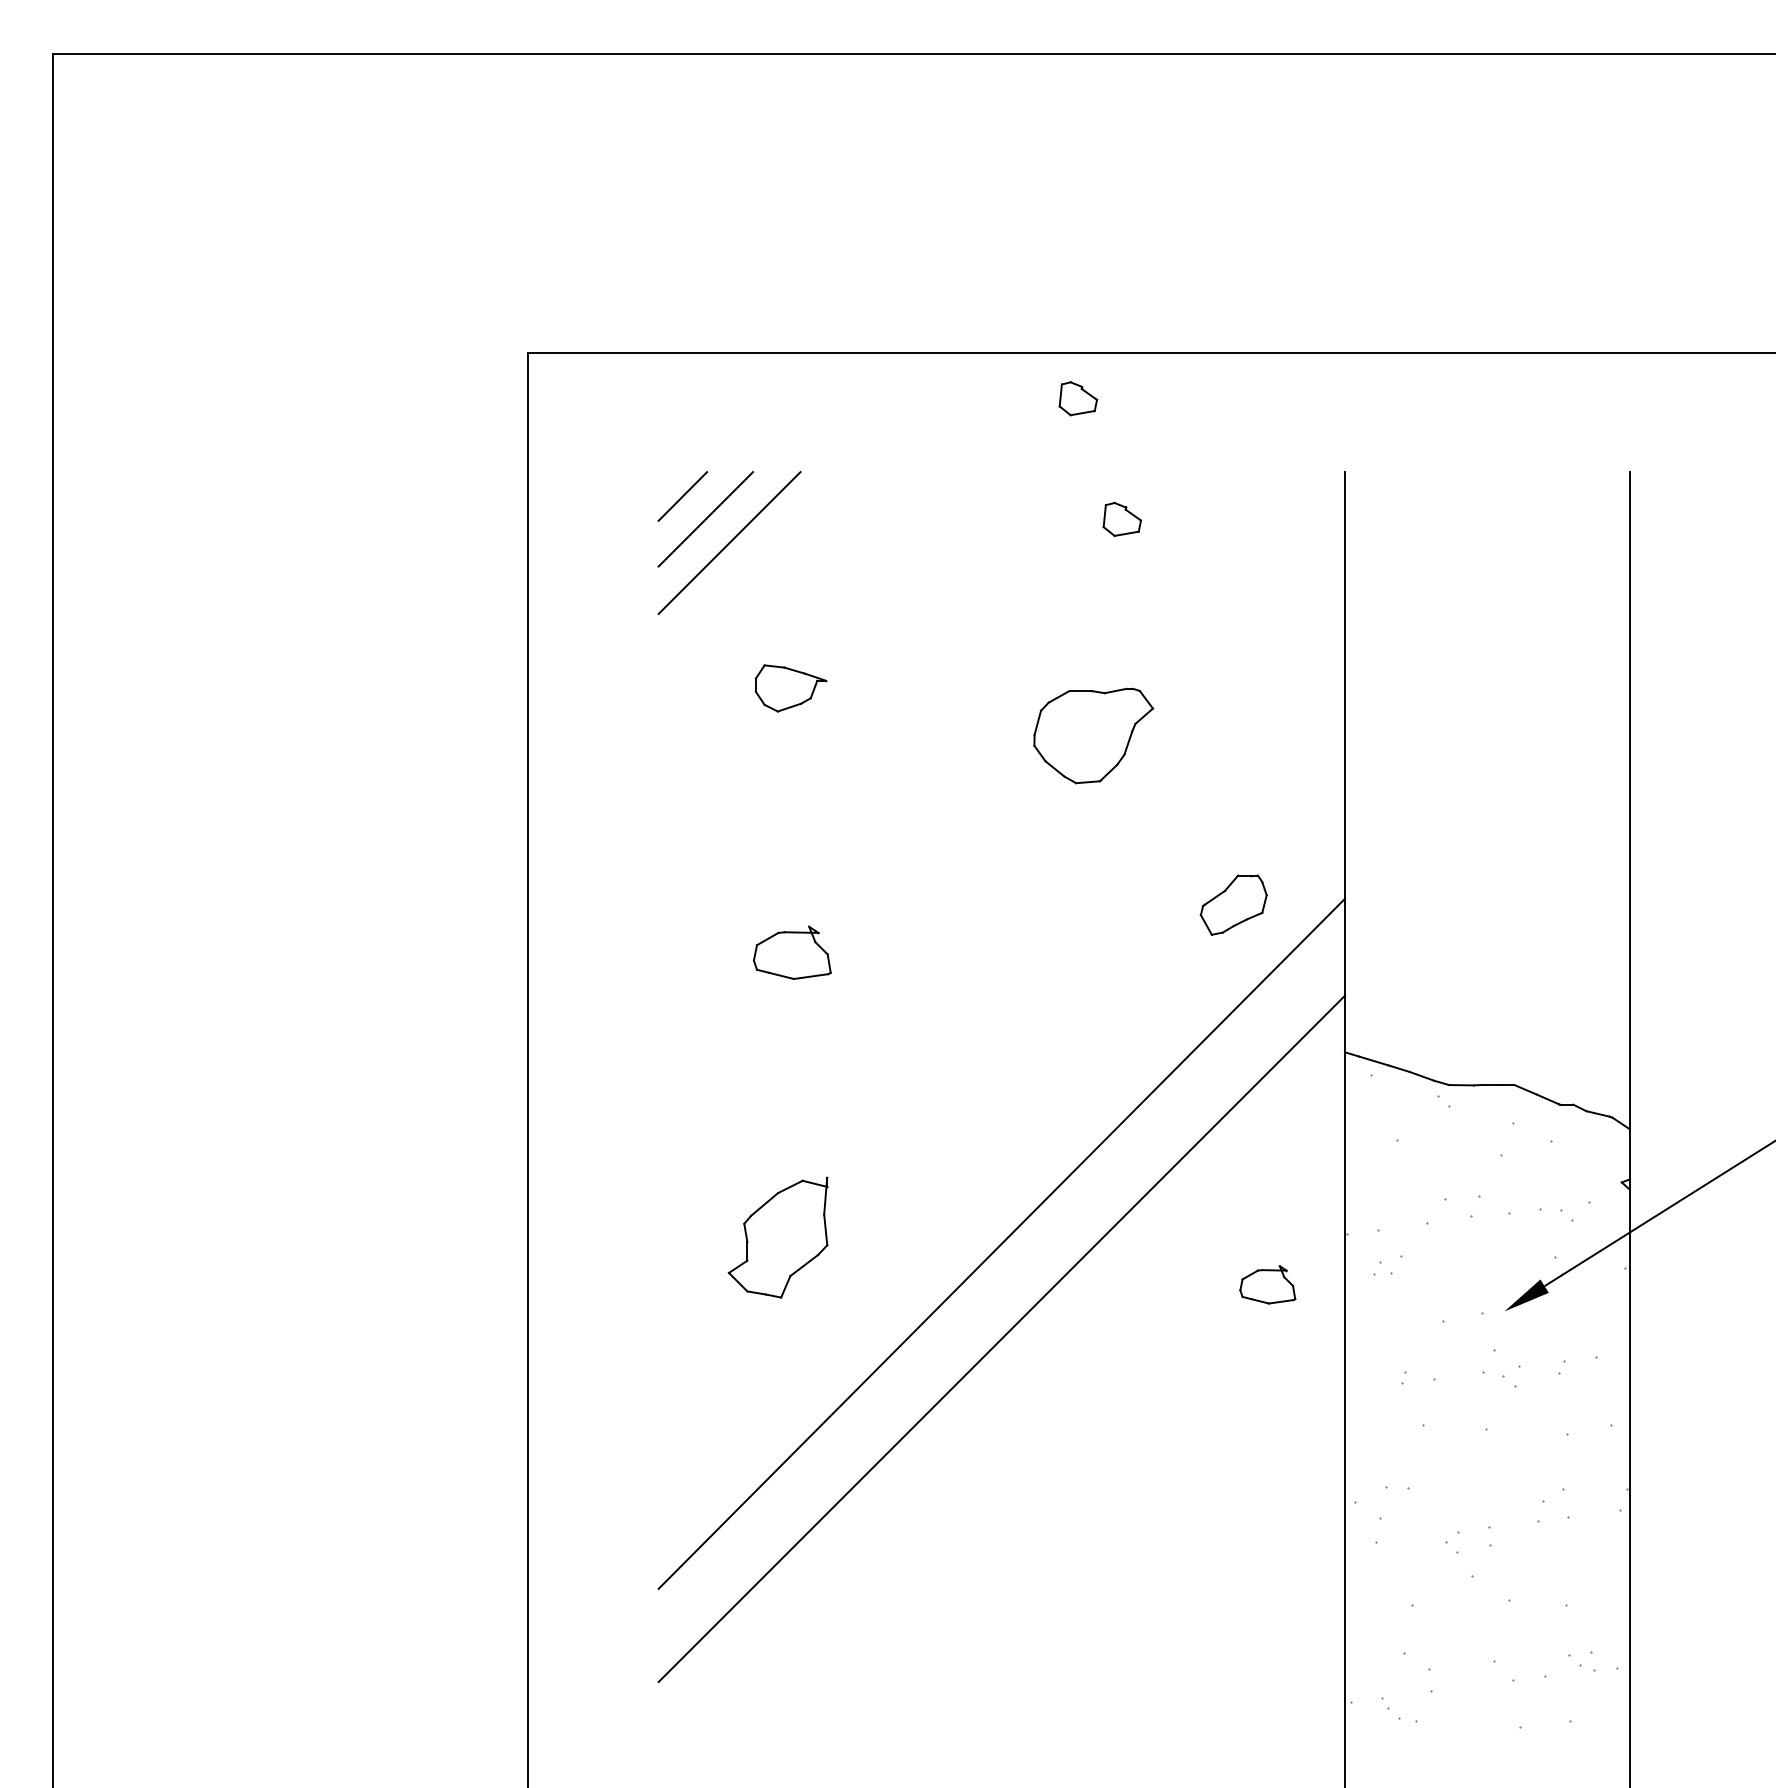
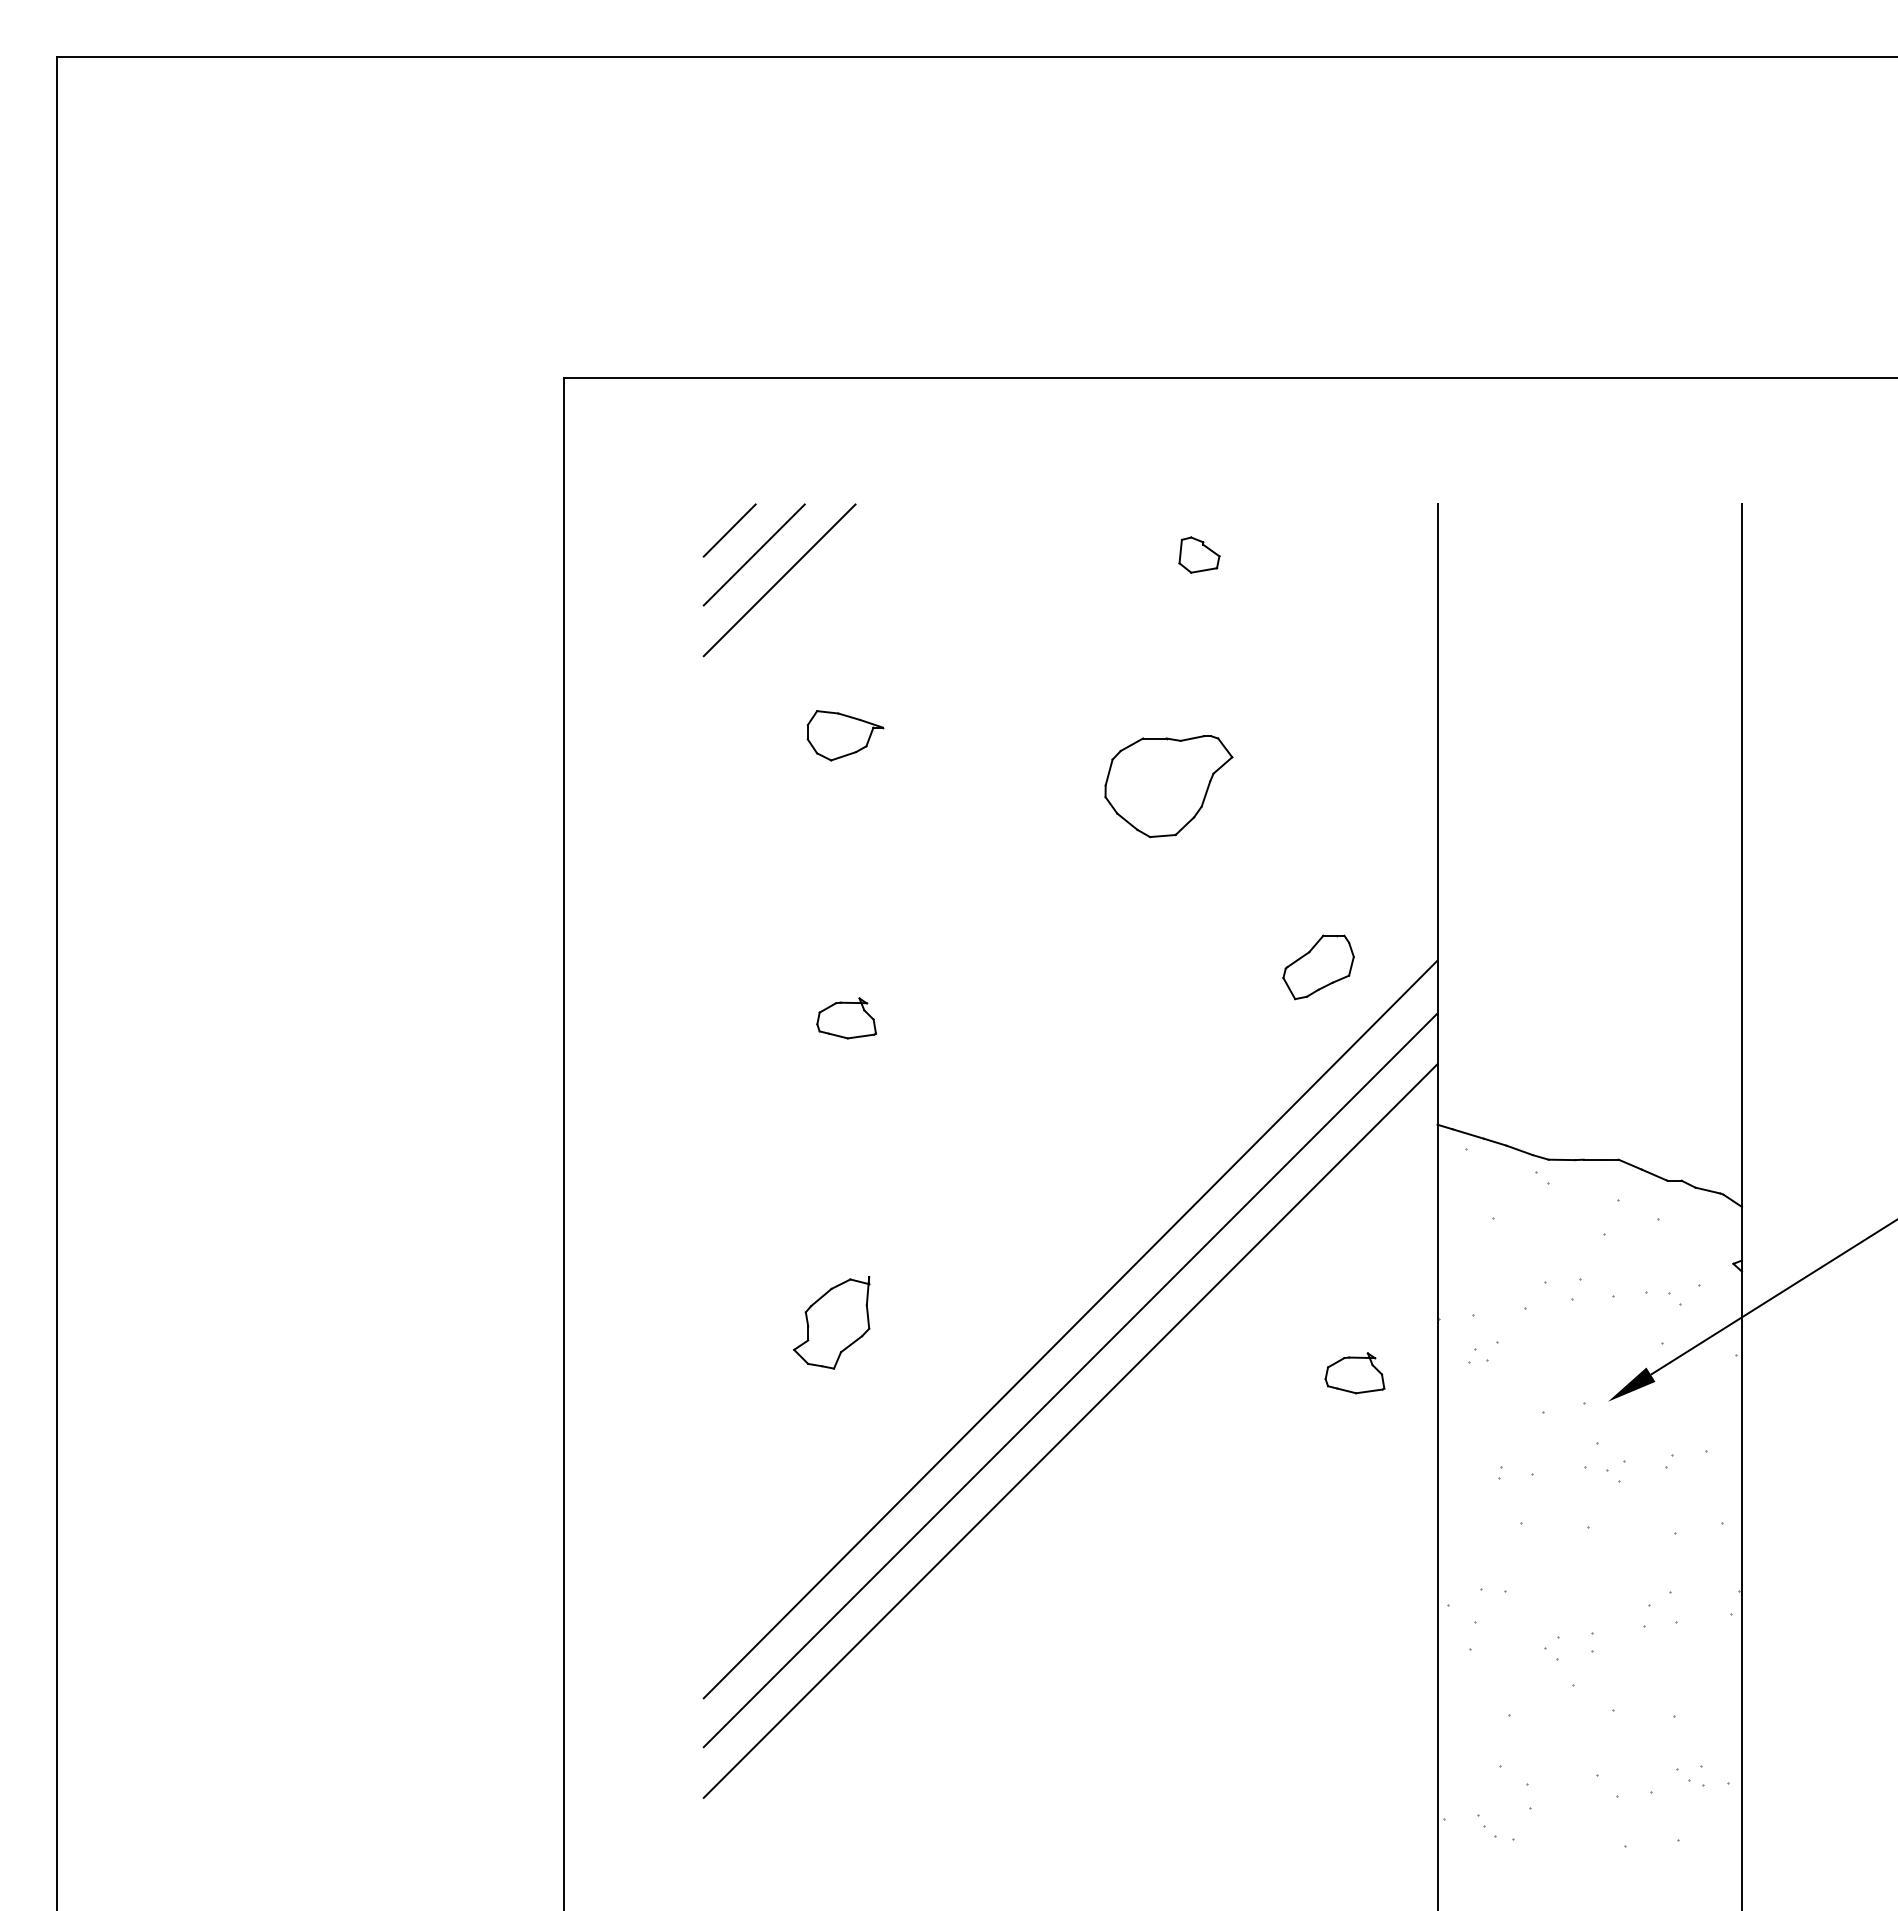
part: (1078, 398) -> (1152, 425), removed
part: (792, 952) -> (846, 1018), size x0.71
part: (778, 1237) -> (831, 1322), size x0.71
line: (1001, 1291) -> (1070, 1380), added

